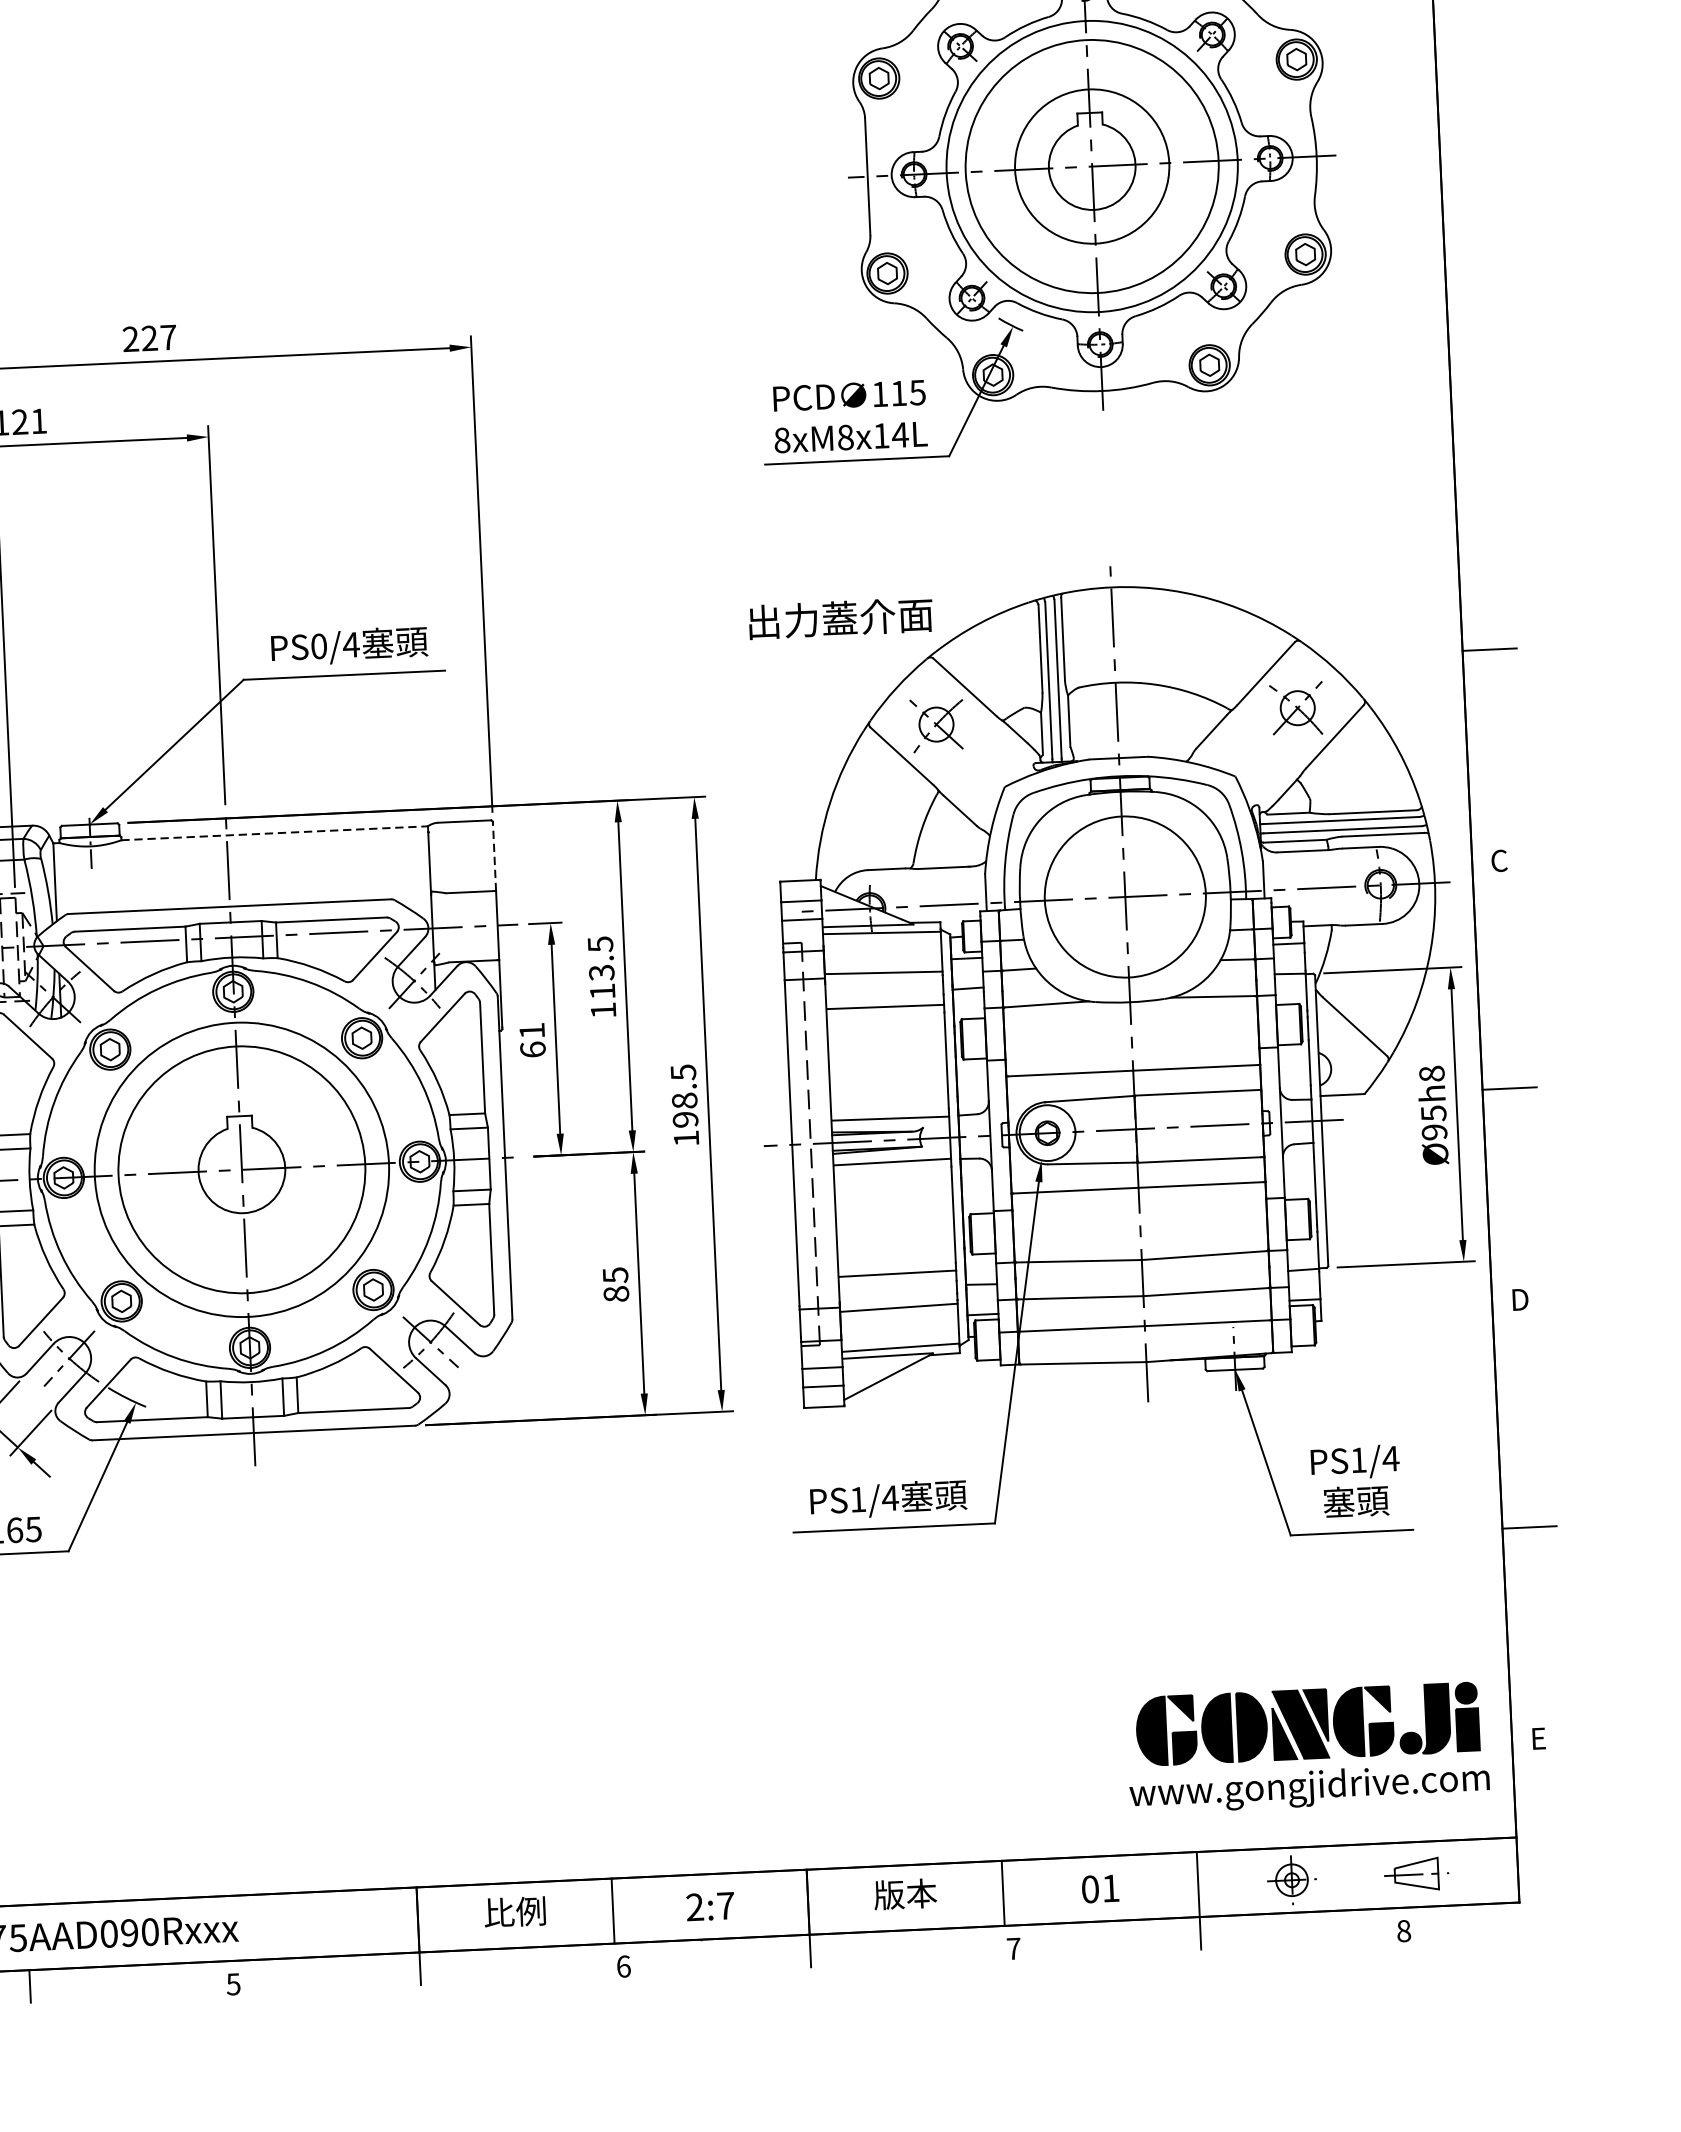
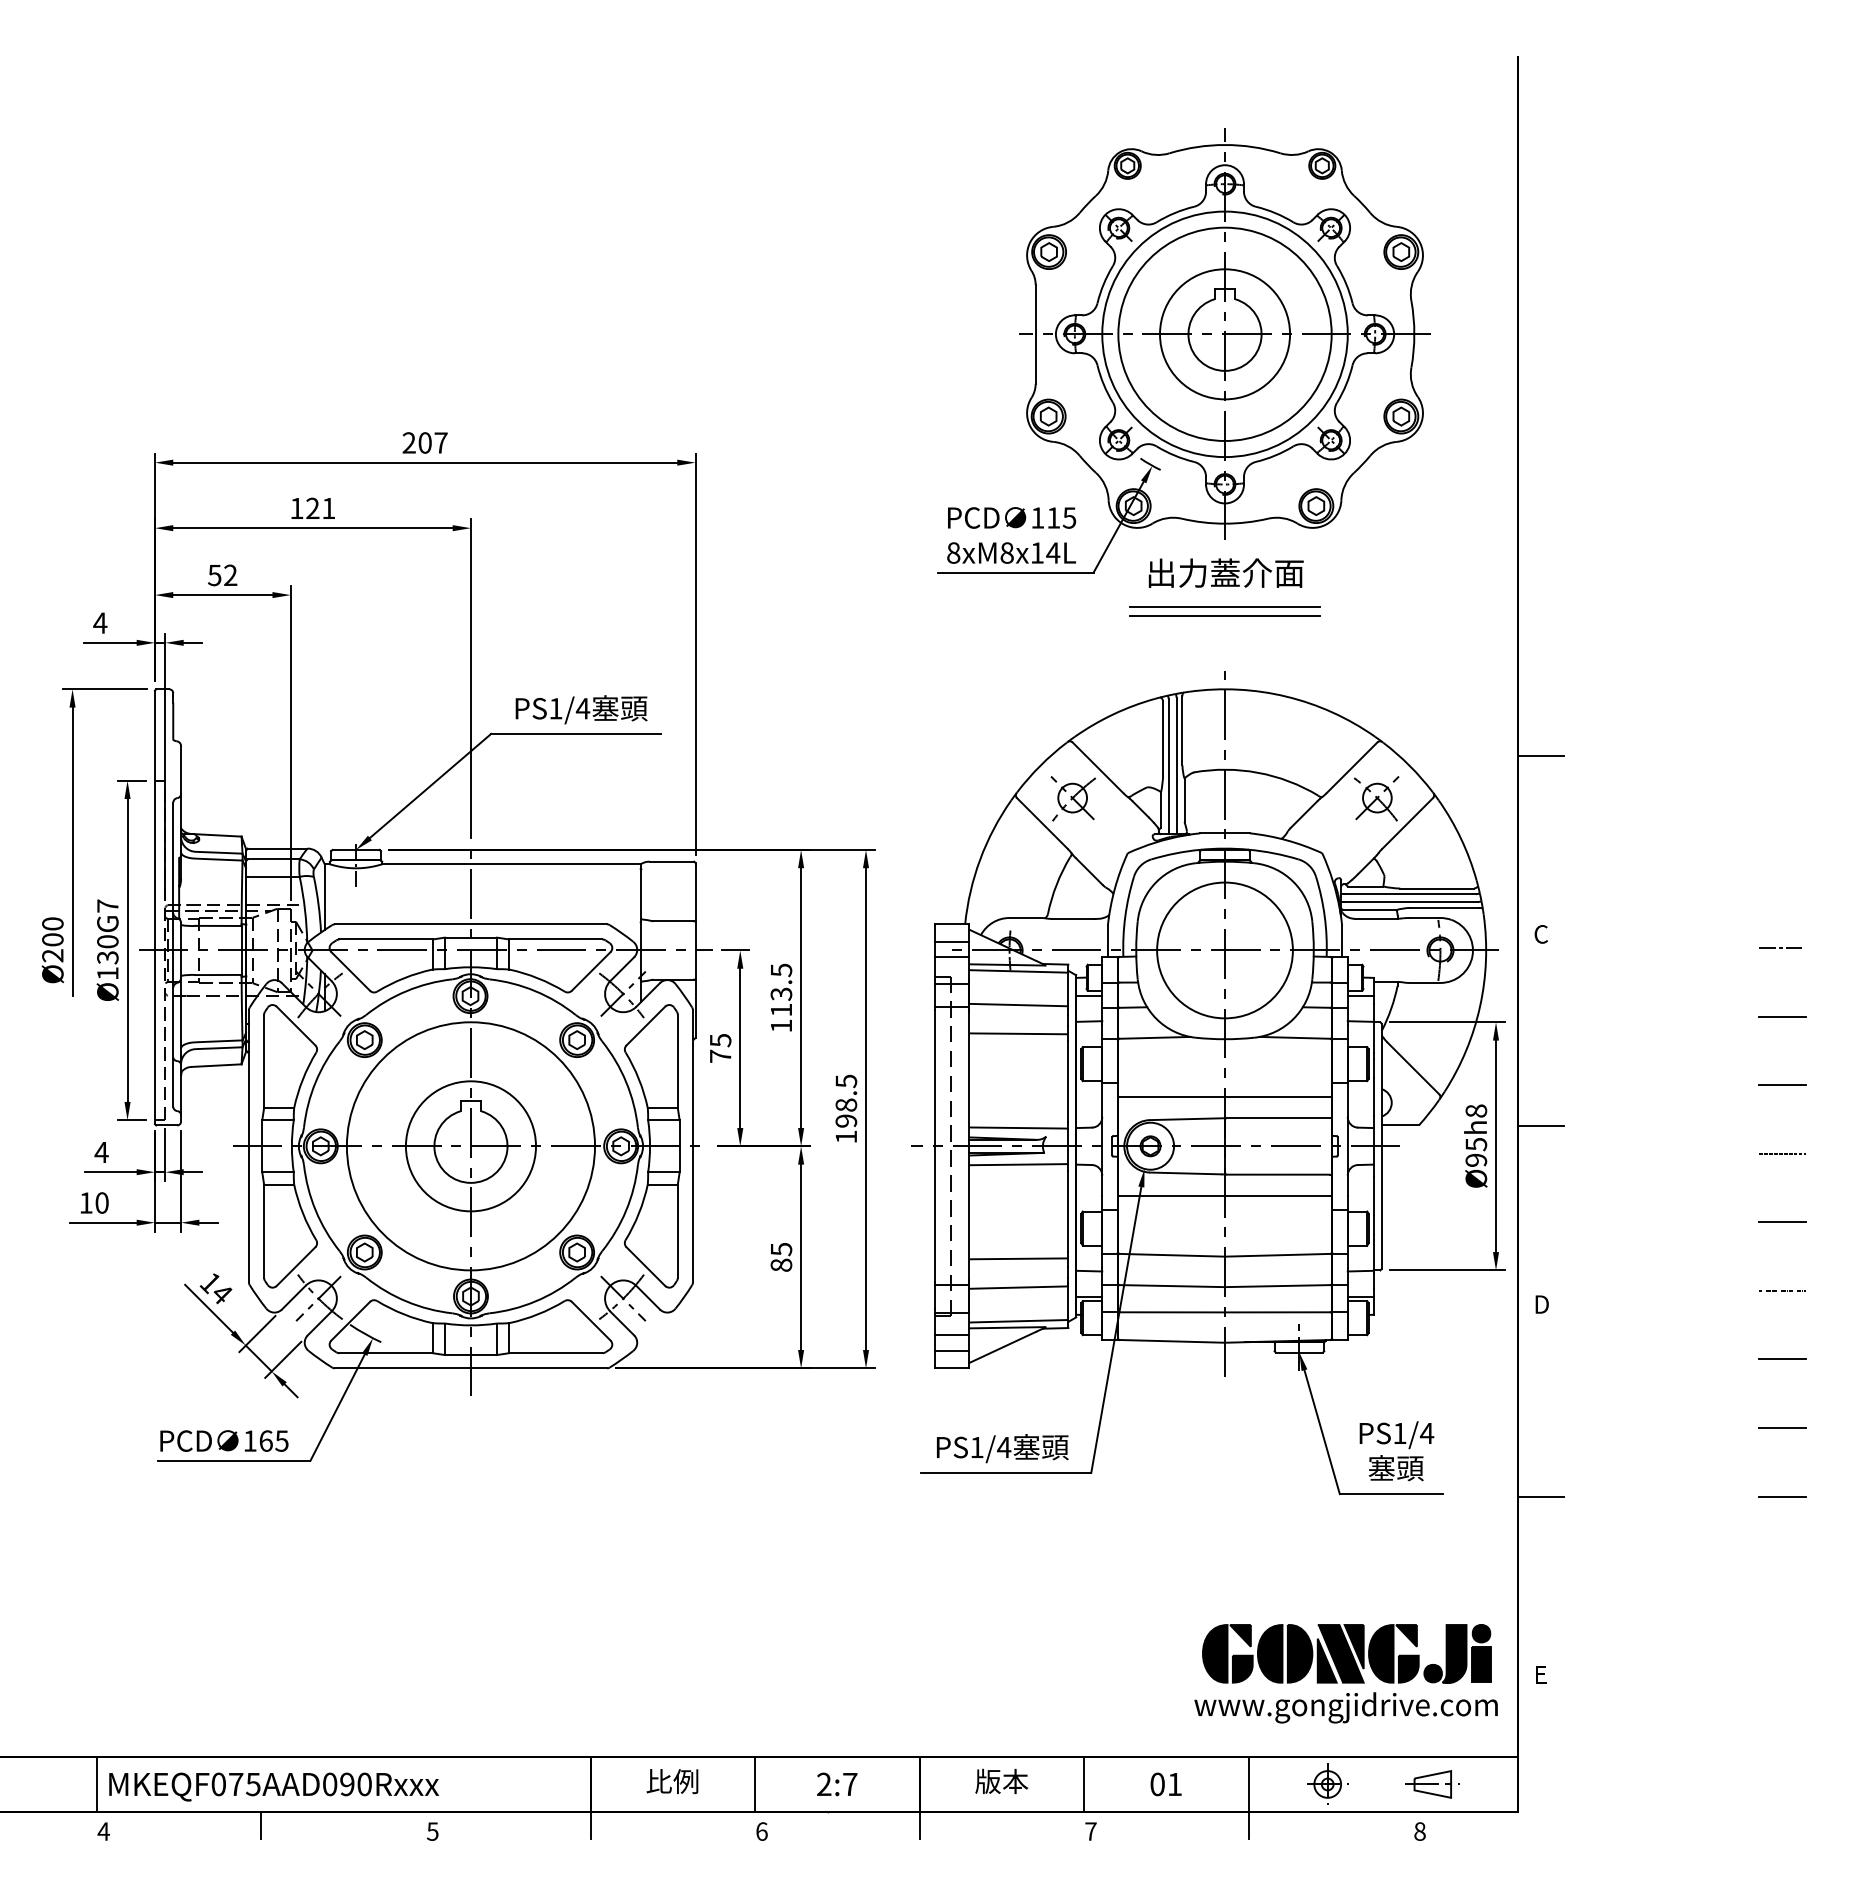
text: (148, 337) -> (424, 442), 227 -> 207
line: (1106, 490) -> (1224, 607), added
line: (1106, 501) -> (1224, 616), added
text: (839, 617) -> (1225, 572), moved
text: (318, 646) -> (555, 708), PS0/4 -> PS1/4
line: (274, 833) -> (511, 864), dashed -> solid
line: (494, 856) -> (695, 892), dashed -> solid
text: (532, 1040) -> (720, 1048), 61 -> 75
circle: (241, 1170) -> (470, 1146), size x0.62

